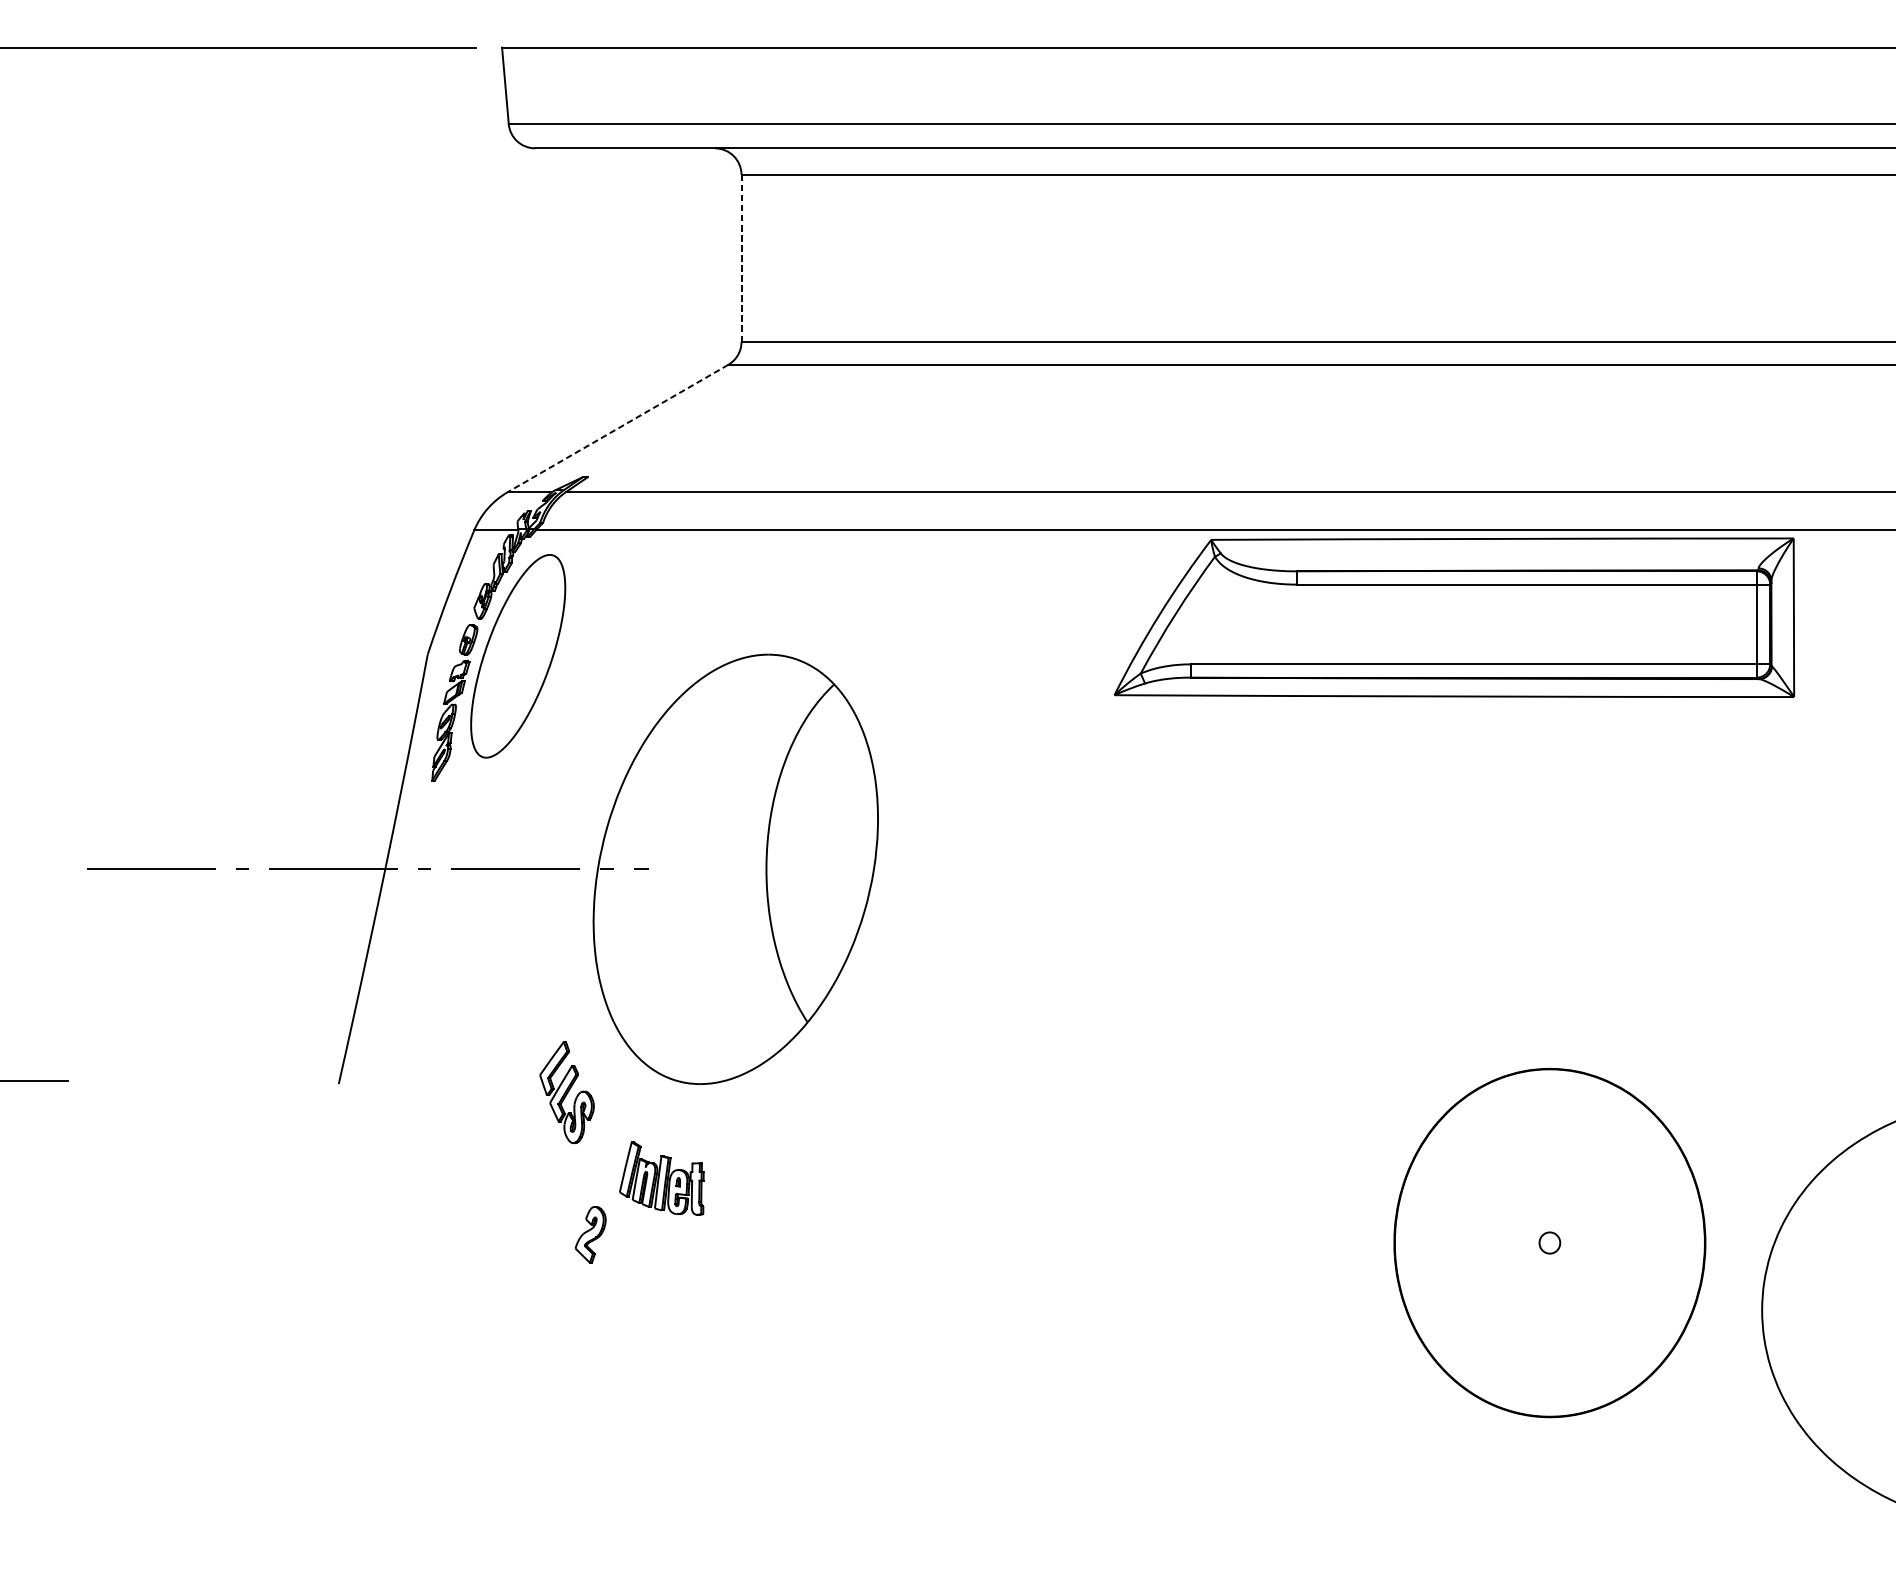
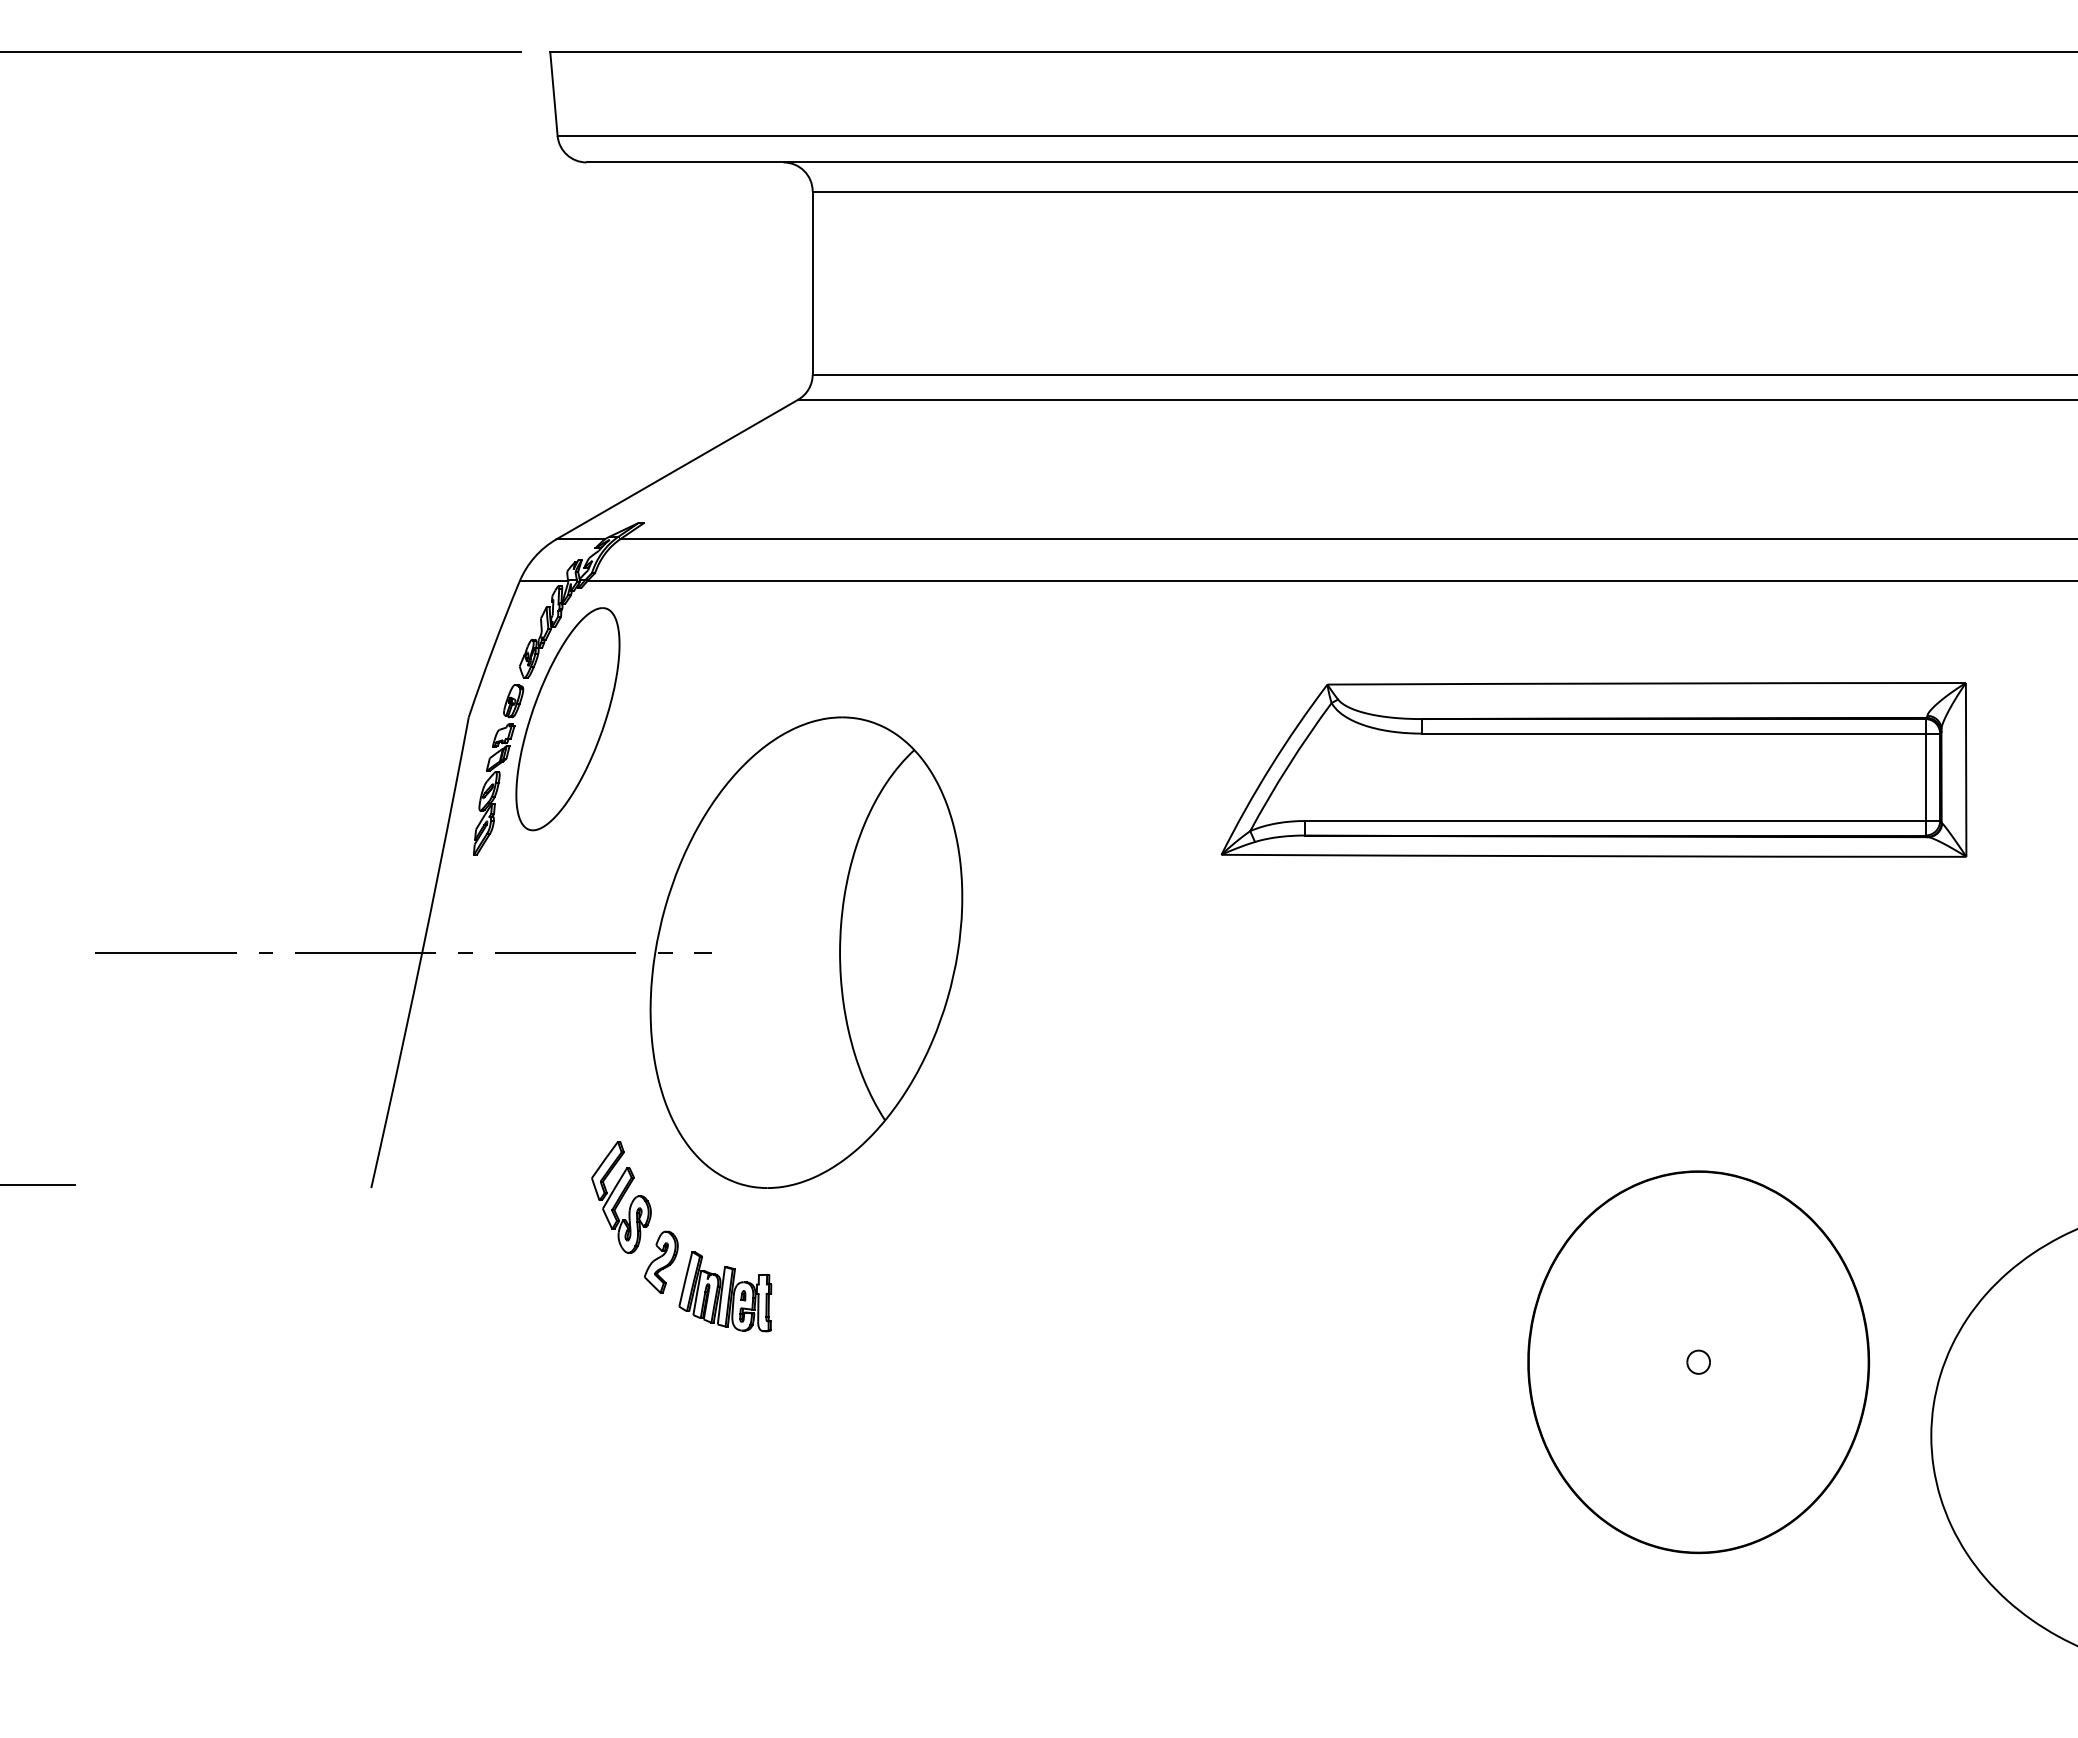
line: (741, 258) -> (812, 283), dashed -> solid
line: (617, 428) -> (676, 469), dashed -> solid
part: (1453, 617) -> (1593, 769), moved
part: (590, 1234) -> (661, 1261), moved

